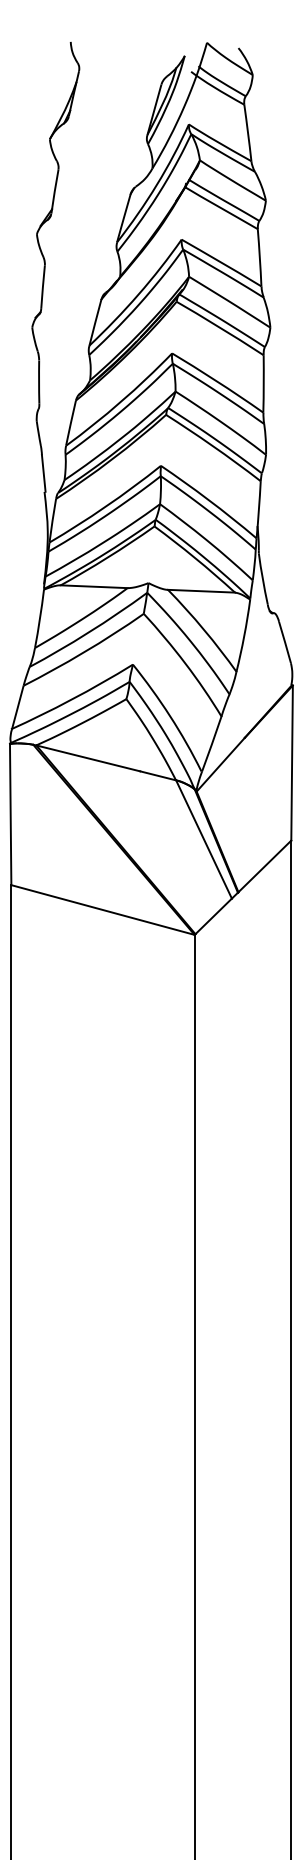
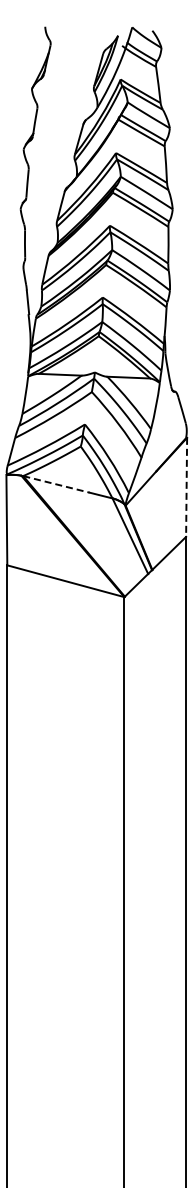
line: (88, 758) -> (56, 484), solid -> dashed
line: (291, 763) -> (186, 487), solid -> dashed

